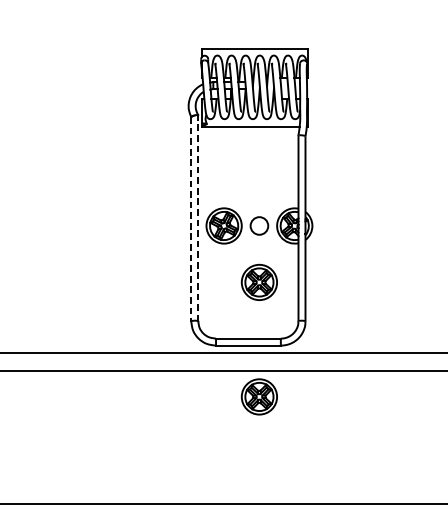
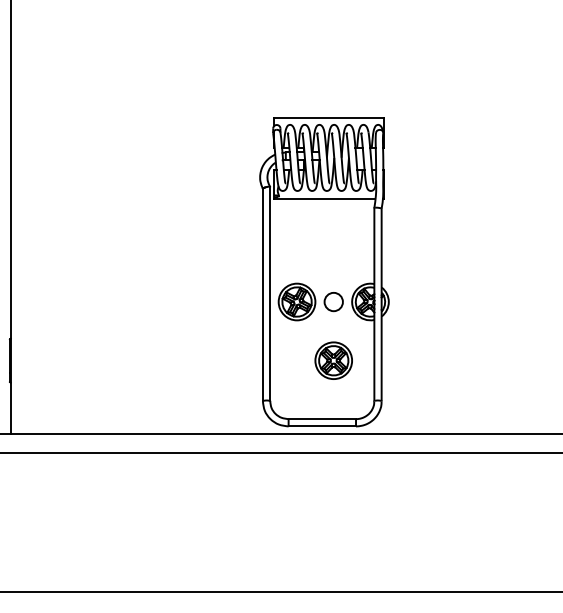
line: (198, 217) -> (270, 293), dashed -> solid
line: (190, 219) -> (262, 295), dashed -> solid
part: (259, 396) -> (333, 479), removed

